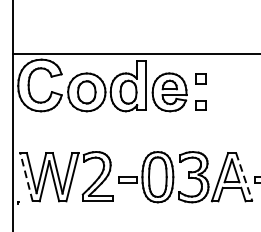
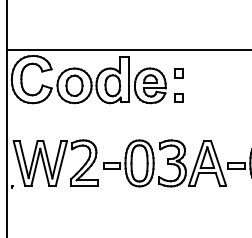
line: (26, 177) -> (19, 163), dashed -> solid
line: (244, 177) -> (218, 163), dashed -> solid

